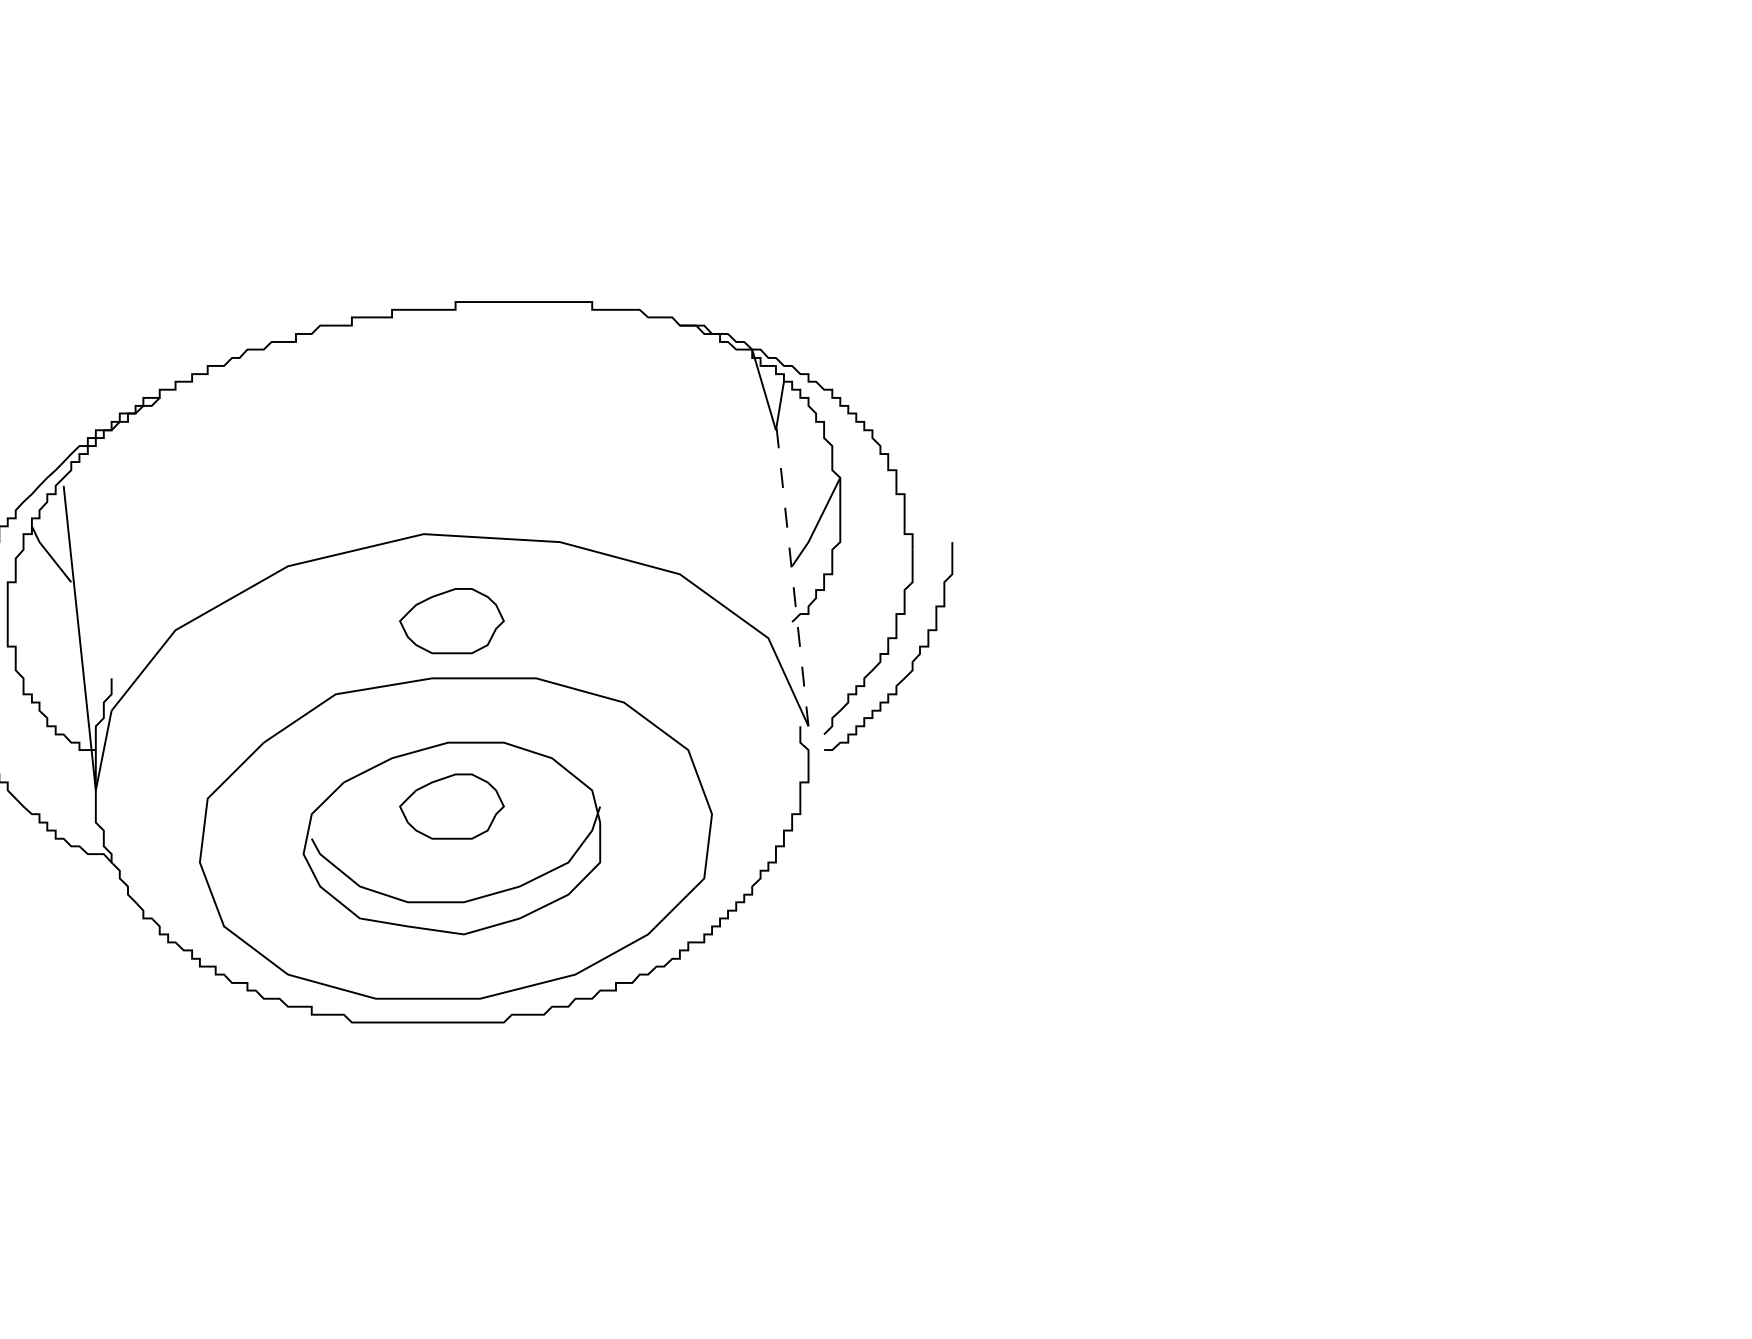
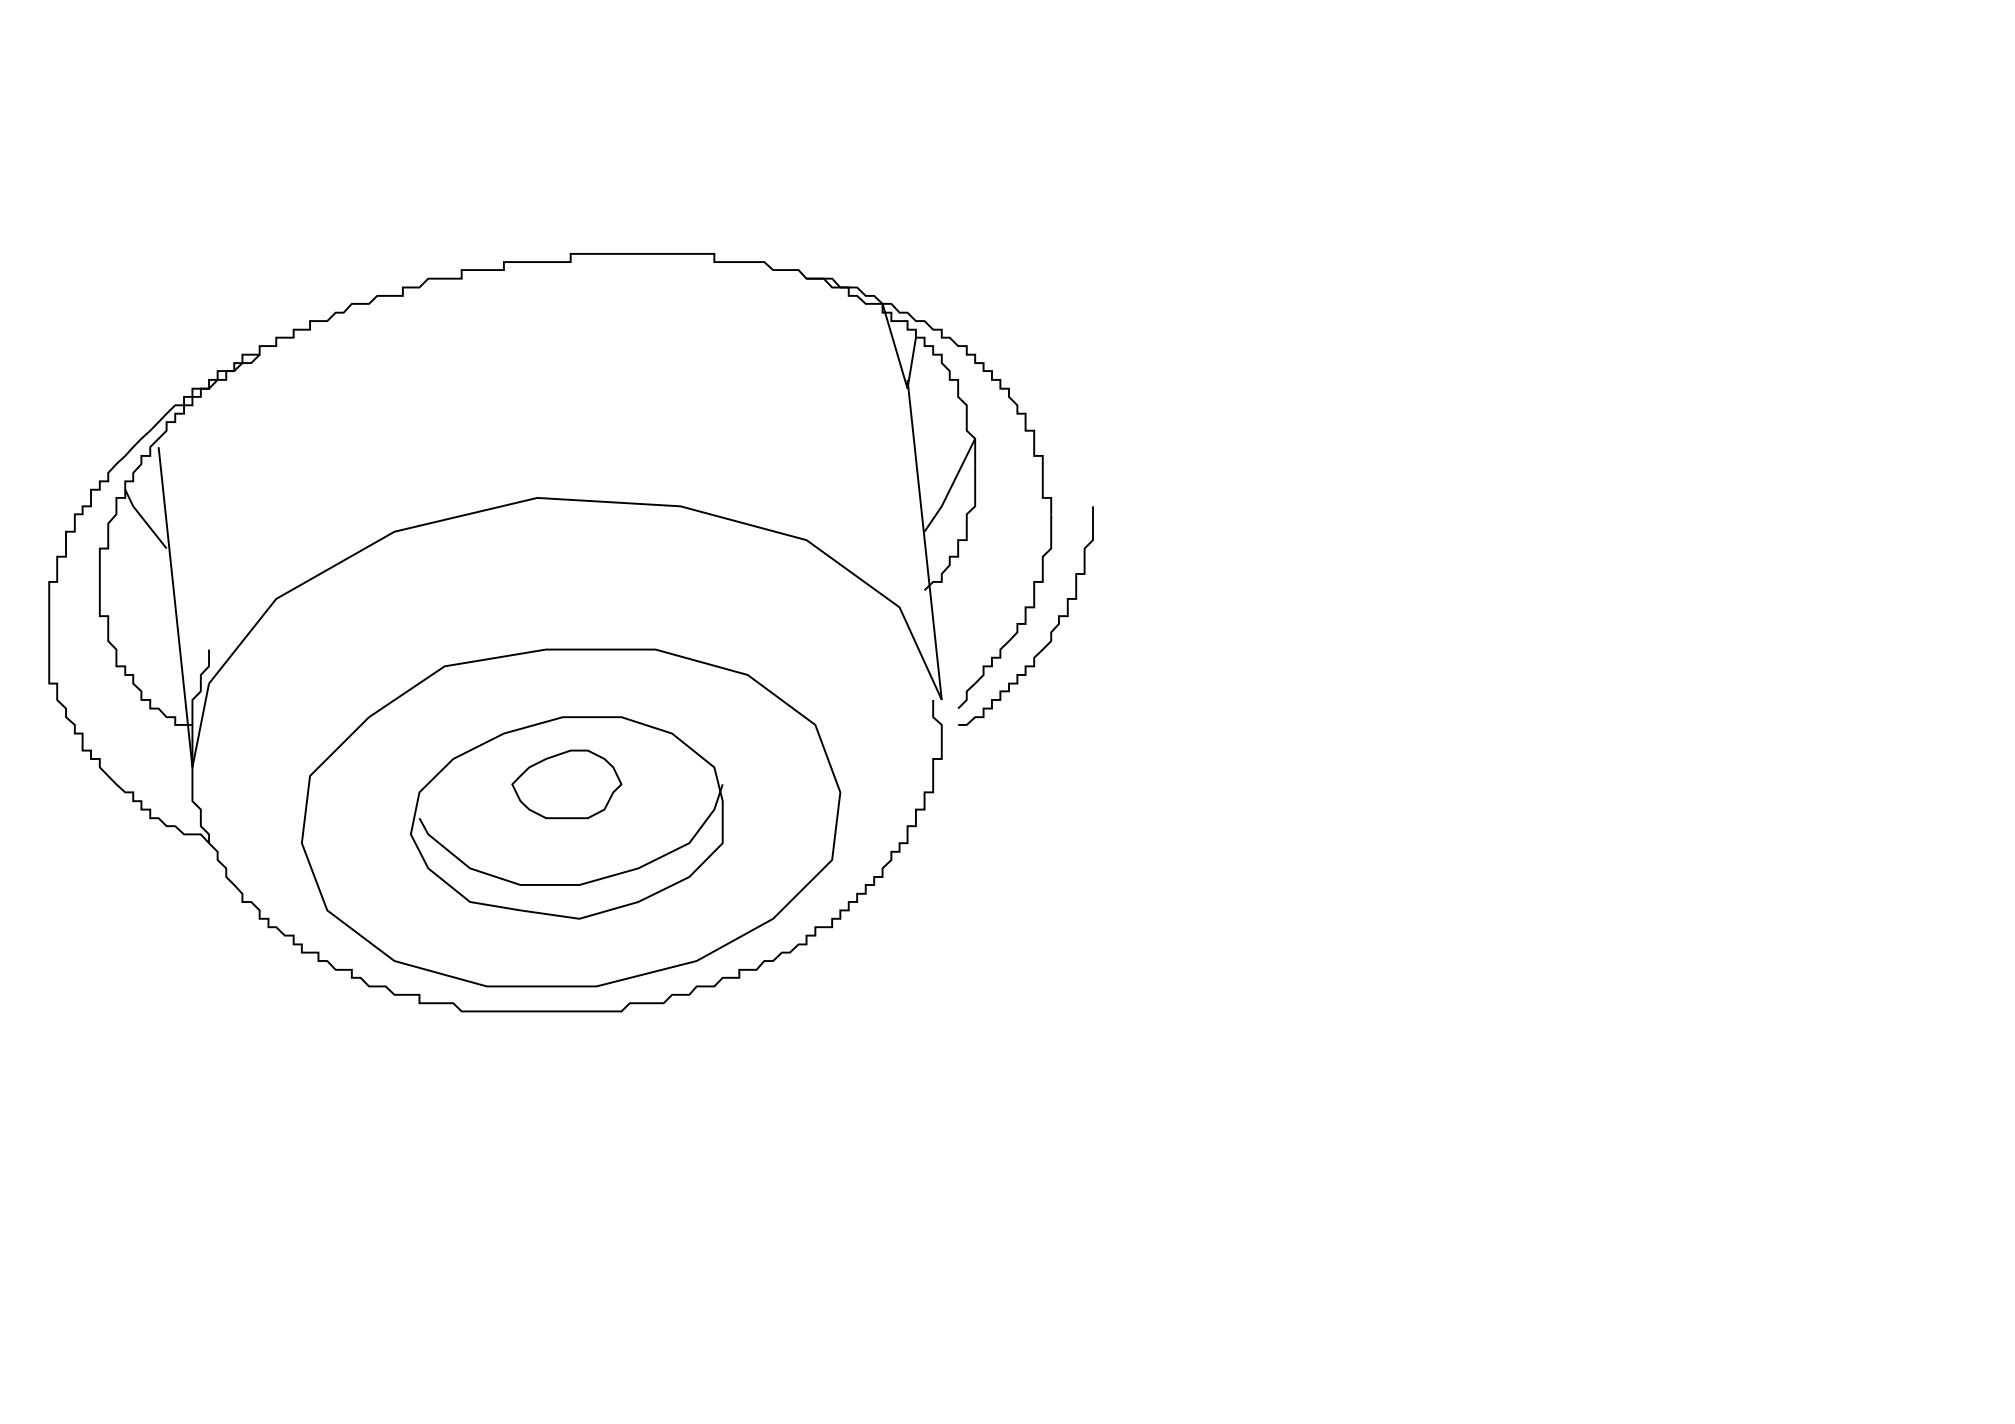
line: (792, 573) -> (924, 539), dashed -> solid
part: (451, 621) -> (566, 589), removed

